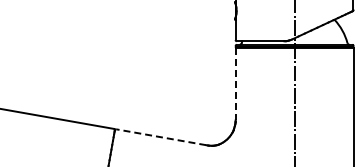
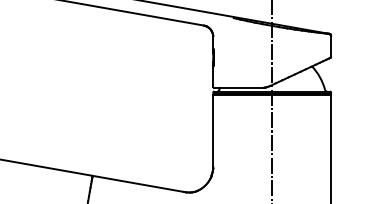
line: (235, 84) -> (213, 131), dashed -> solid
line: (160, 136) -> (138, 183), dashed -> solid

